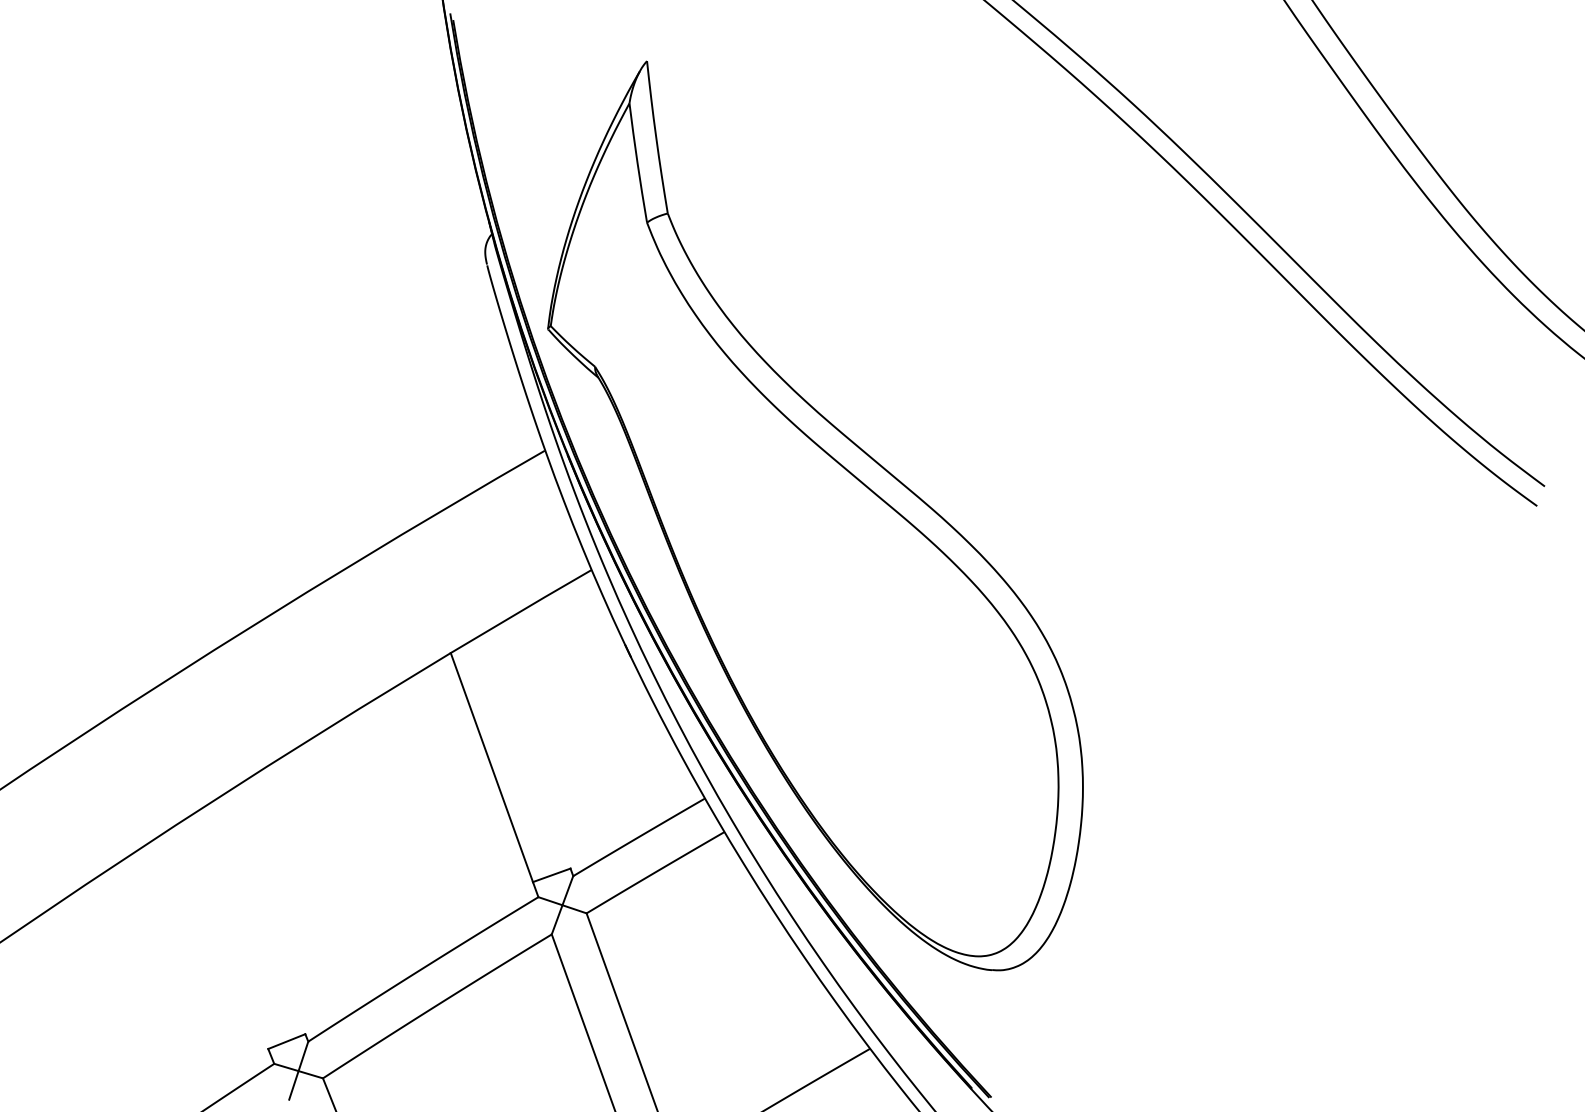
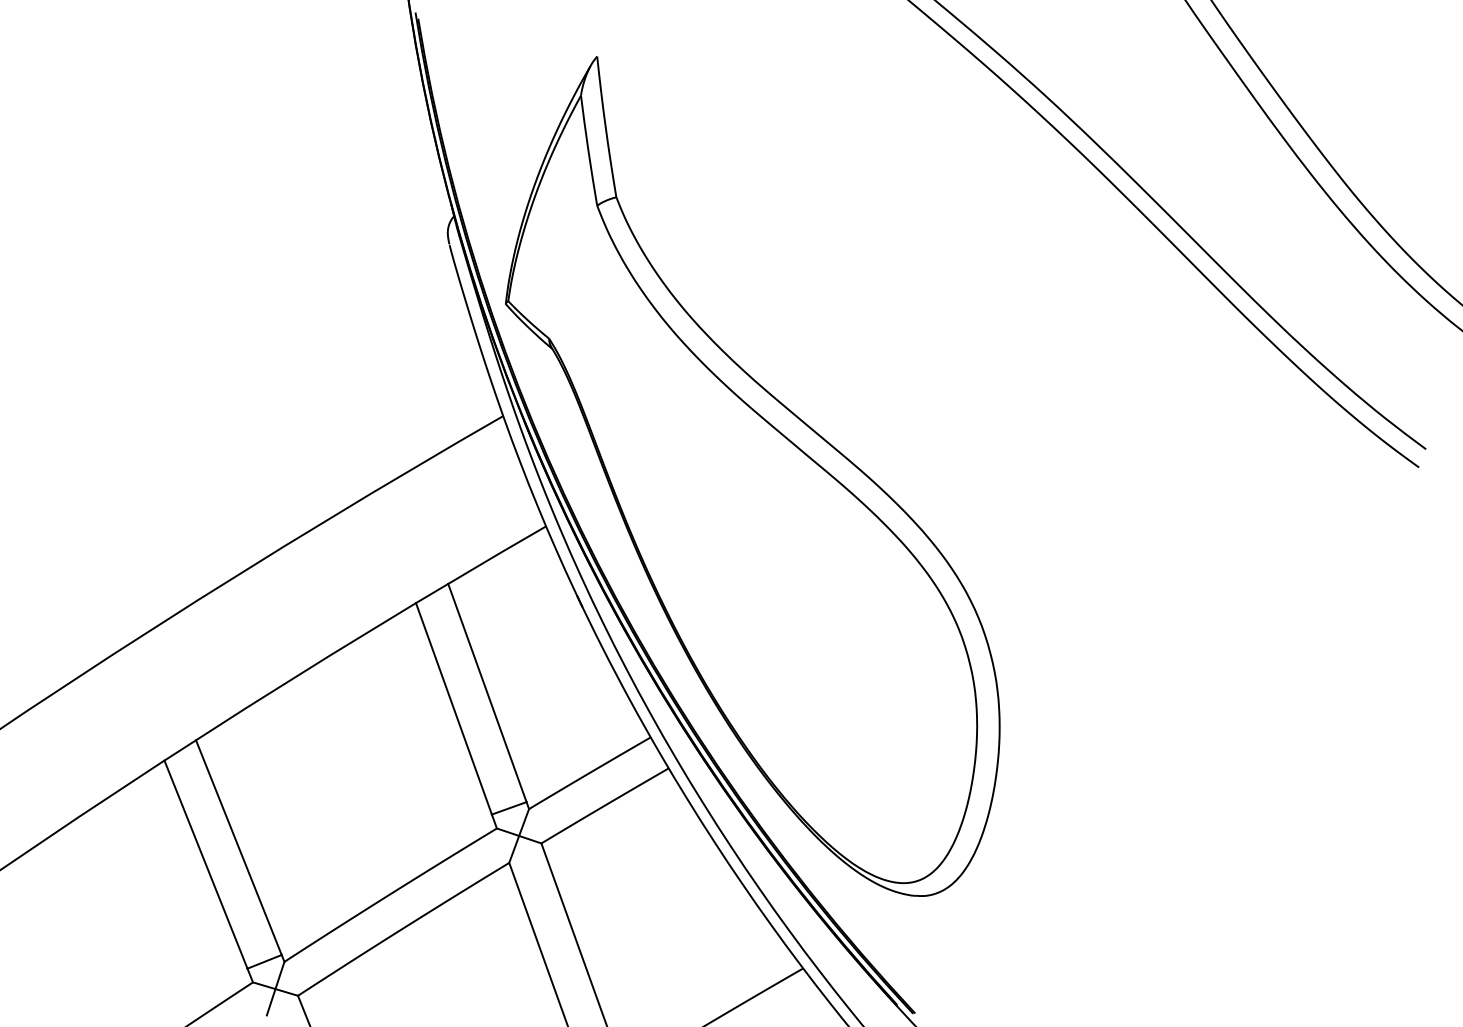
line: (528, 749) -> (487, 692), added
line: (258, 917) -> (238, 847), added
line: (222, 936) -> (205, 864), added

